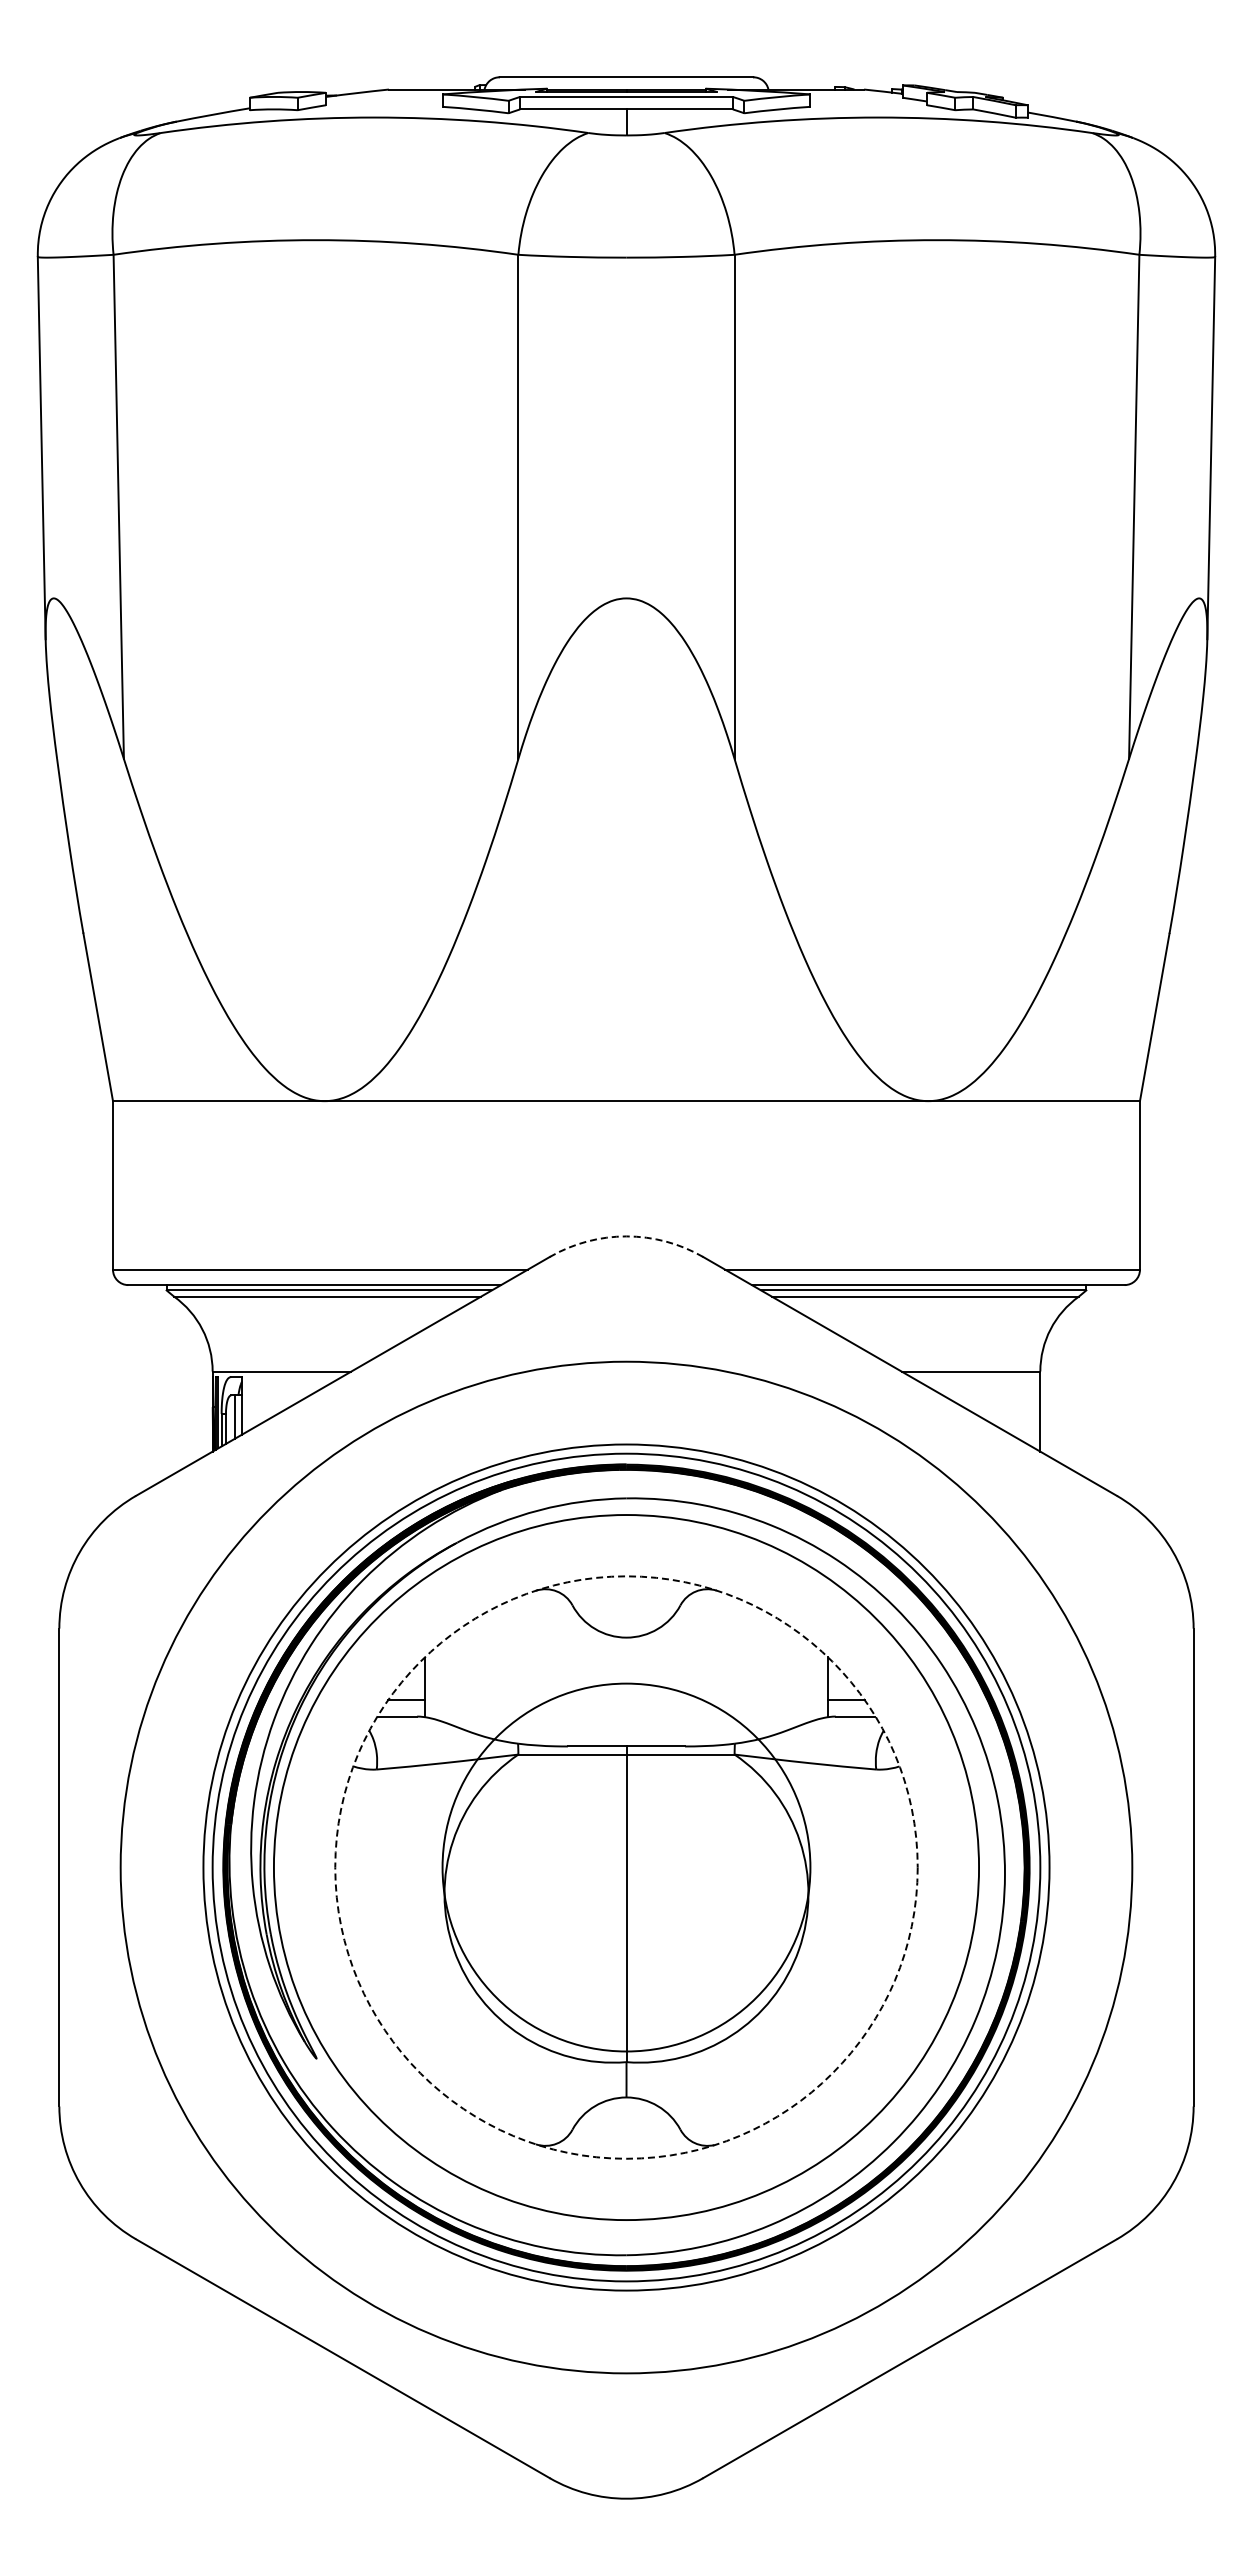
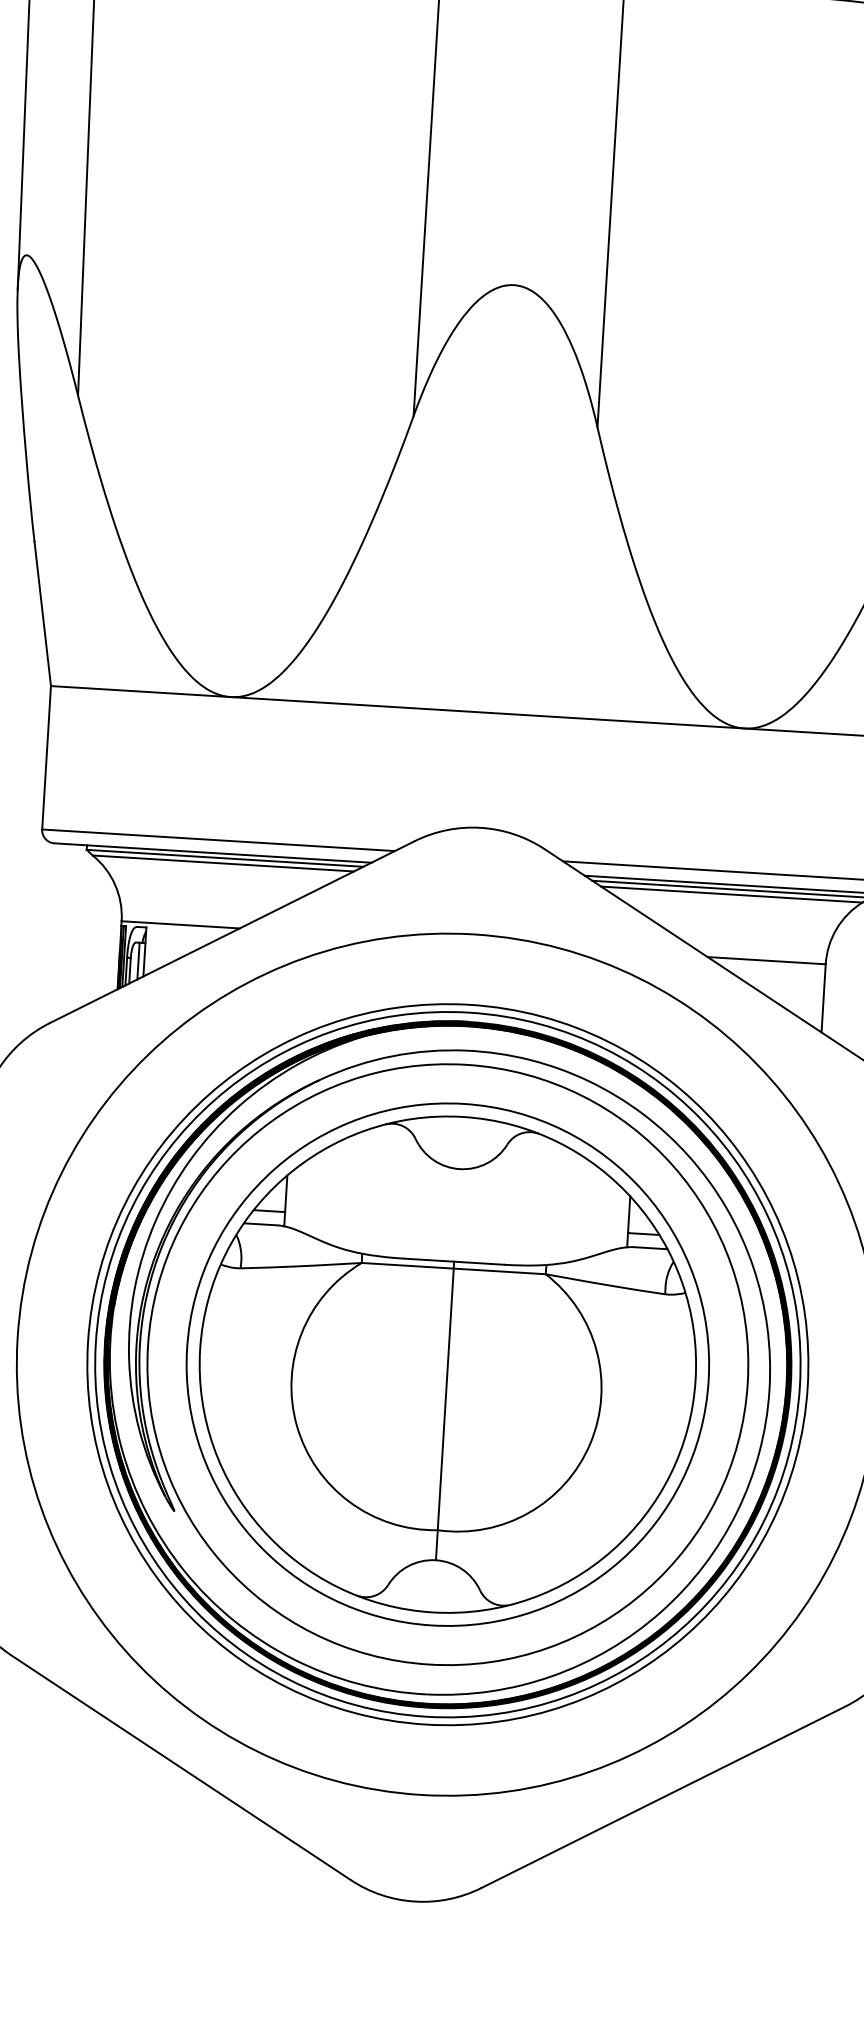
arc: (626, 1236) -> (480, 827), dashed -> solid
circle: (626, 1867) -> (447, 1364), dashed -> solid
circle: (626, 1867) -> (447, 1364), size x1.67

